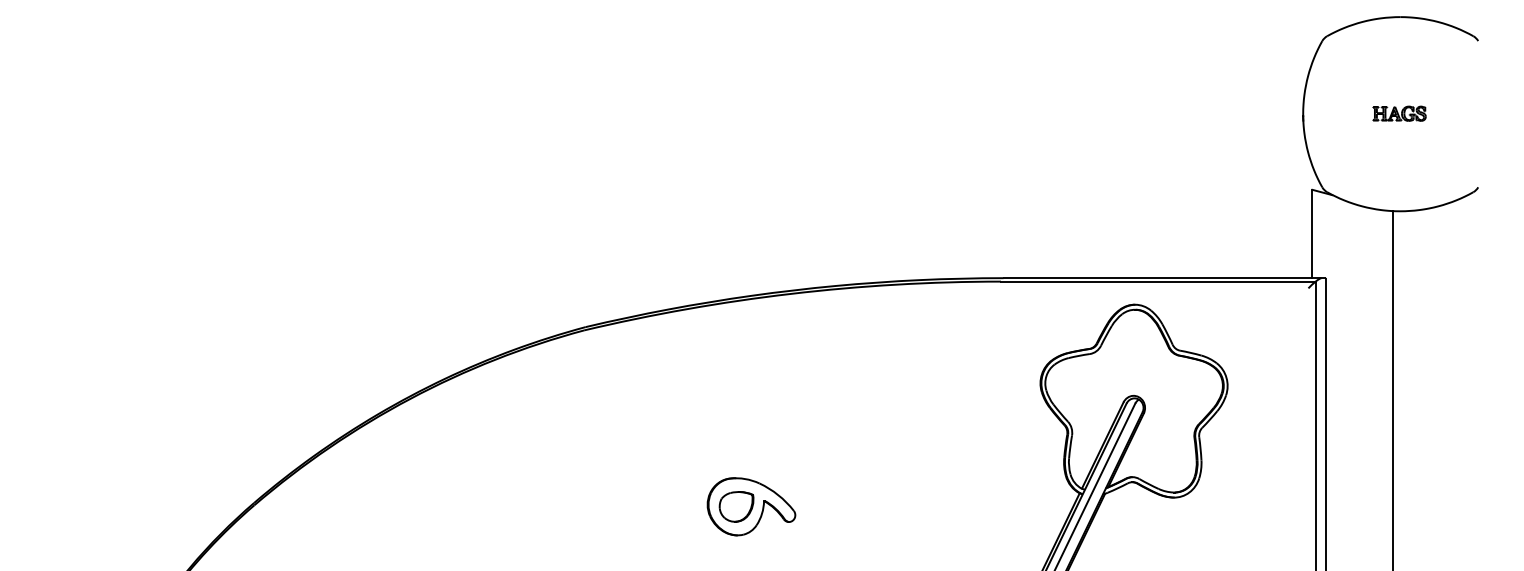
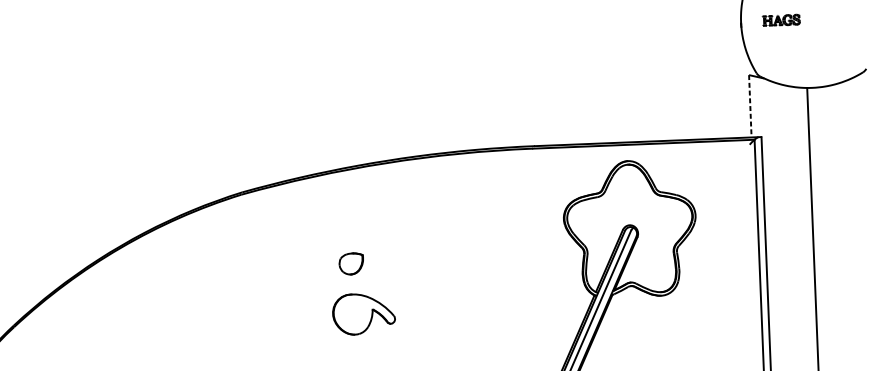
part: (1399, 113) -> (781, 20), moved
line: (1311, 234) -> (750, 106), solid -> dashed
part: (736, 506) -> (351, 263), moved

